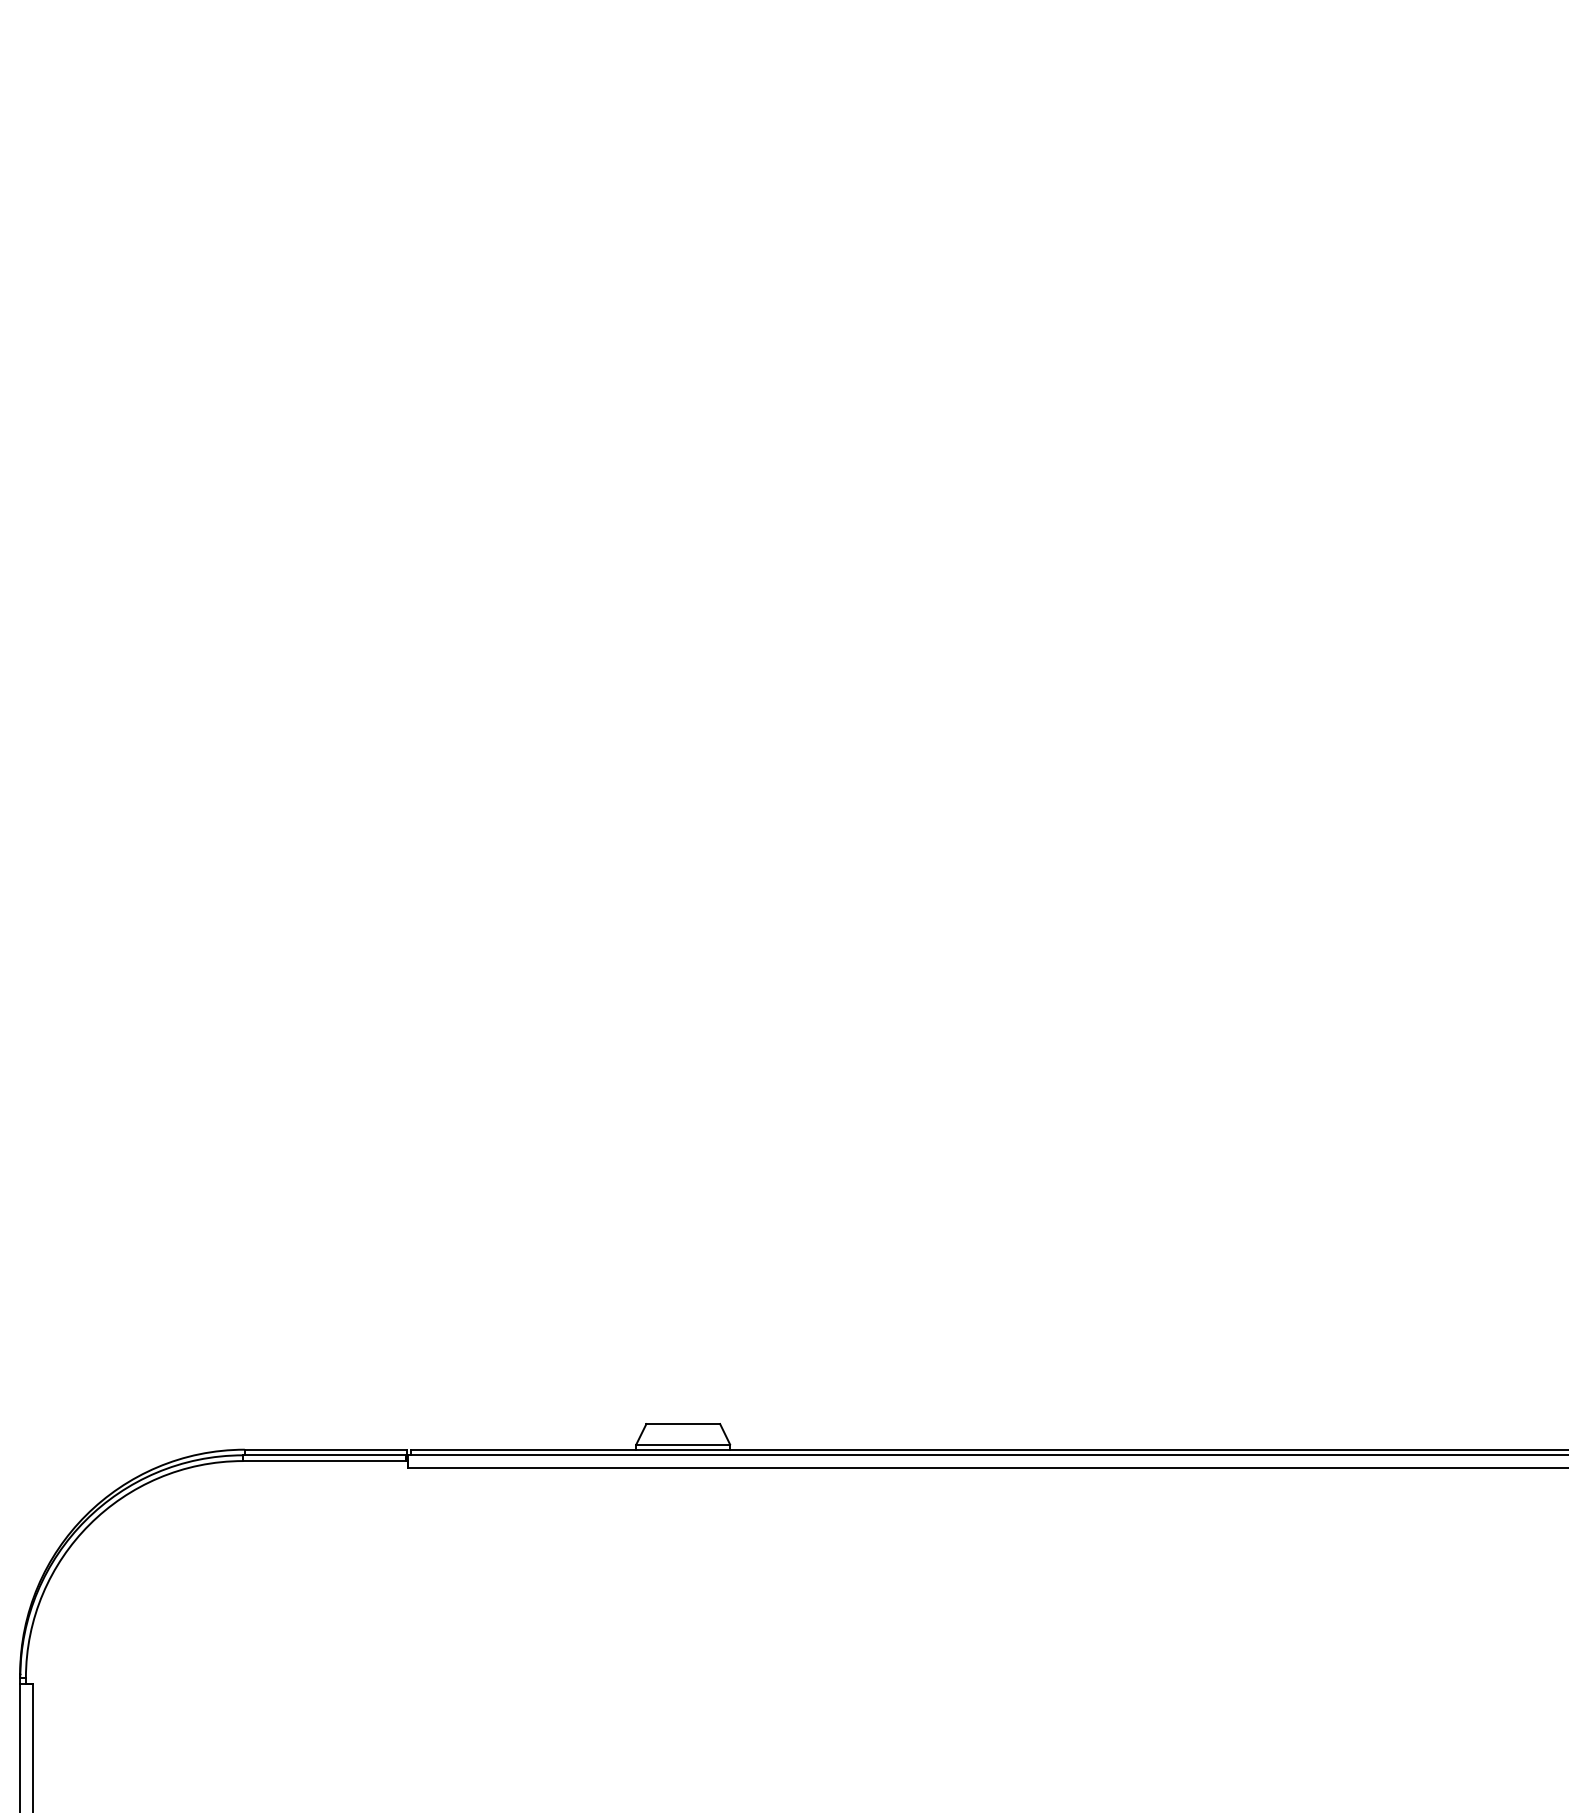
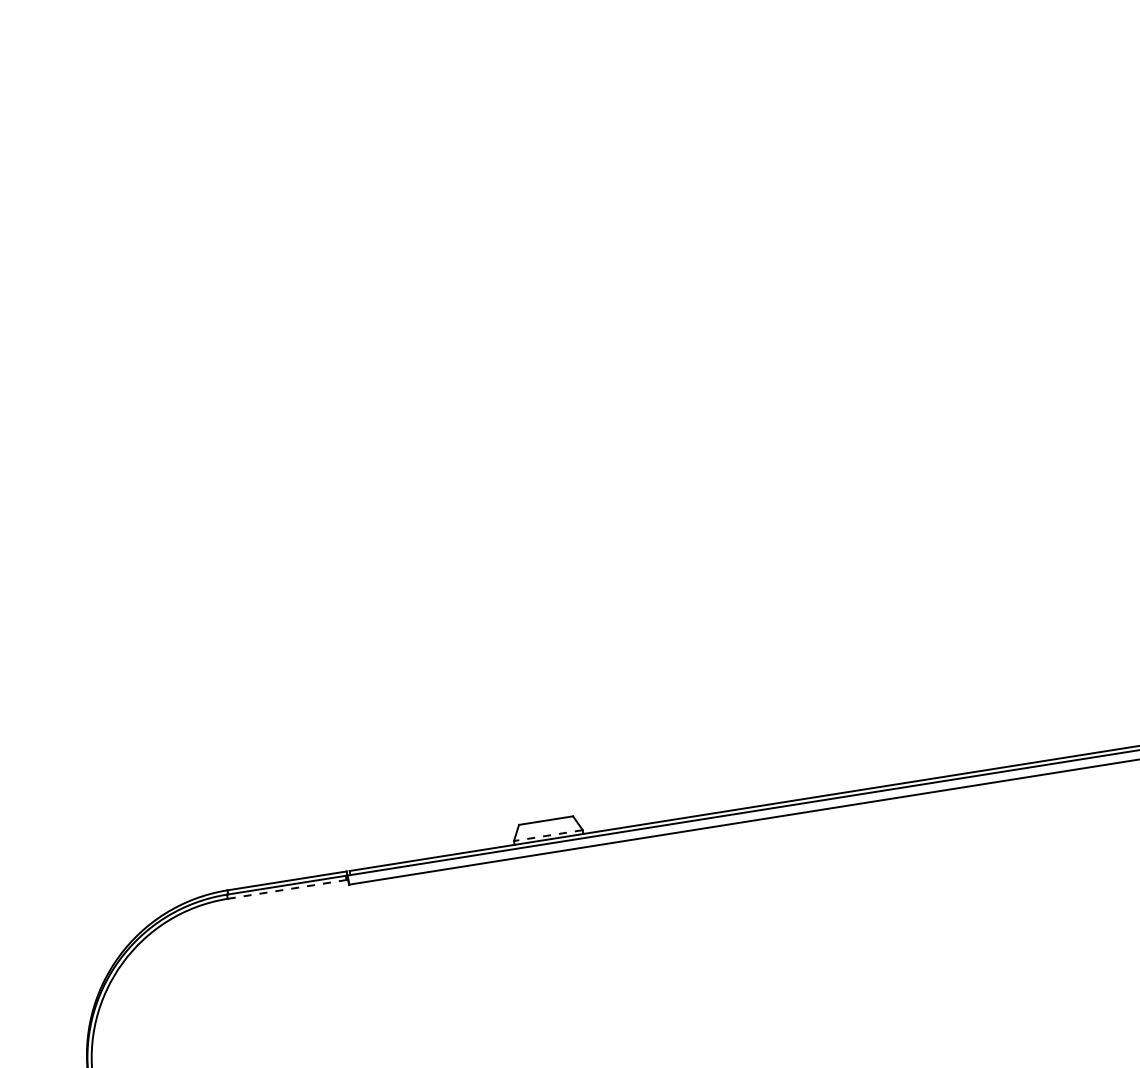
line: (683, 1444) -> (548, 835), solid -> dashed
line: (325, 1461) -> (288, 889), solid -> dashed

